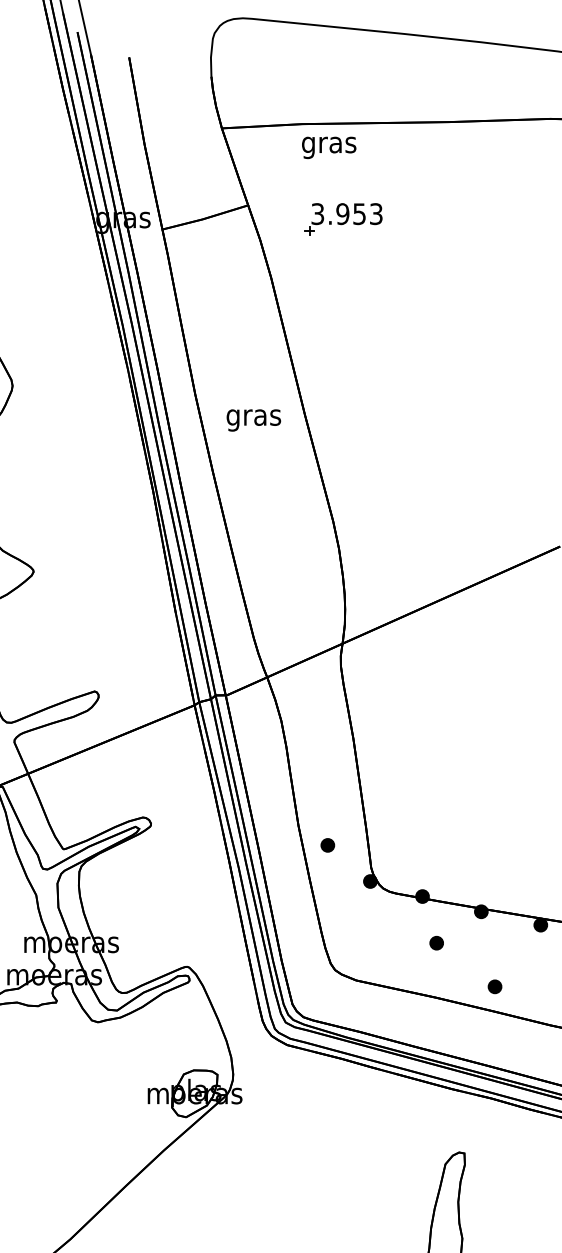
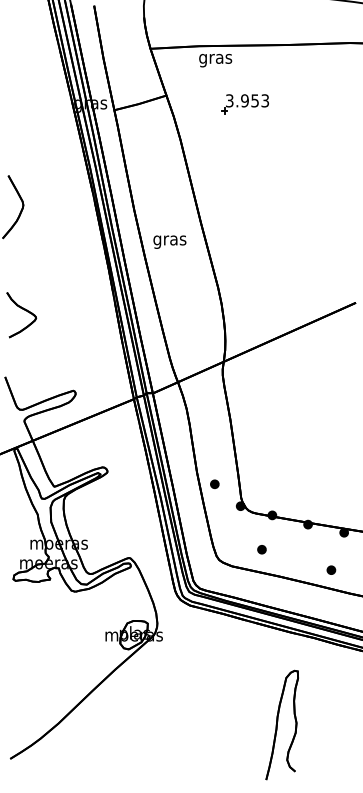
part: (342, 220) -> (244, 104), moved
text: (253, 419) -> (169, 241), moved
part: (435, 942) -> (261, 549), moved
part: (495, 985) -> (331, 569), moved

